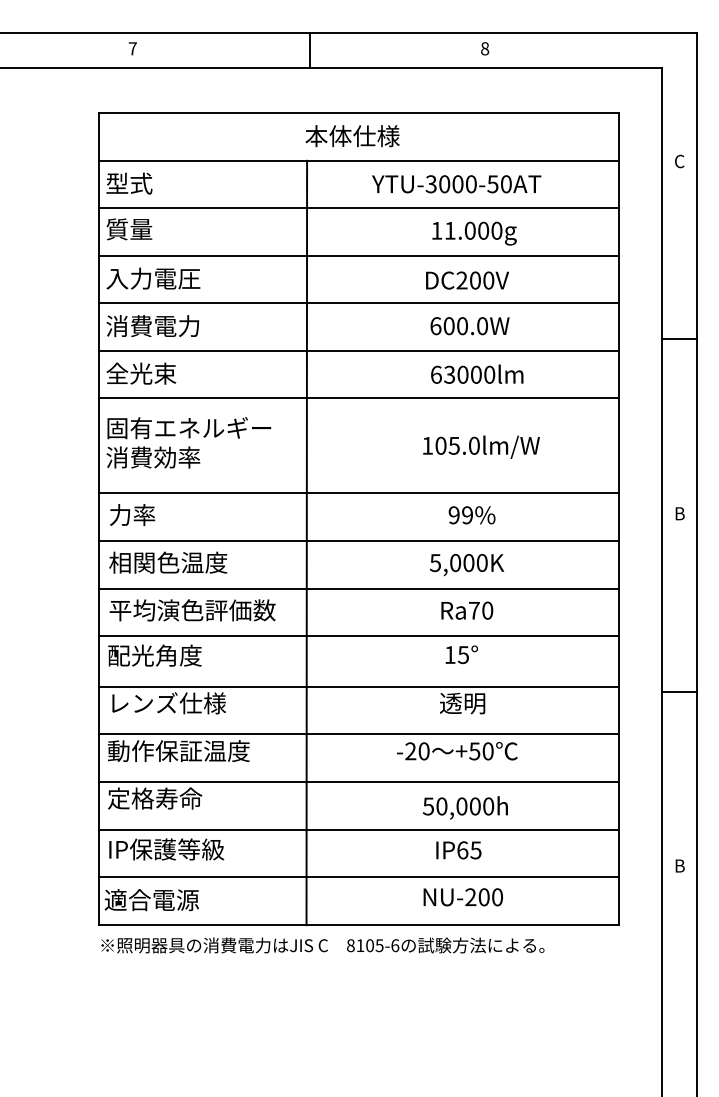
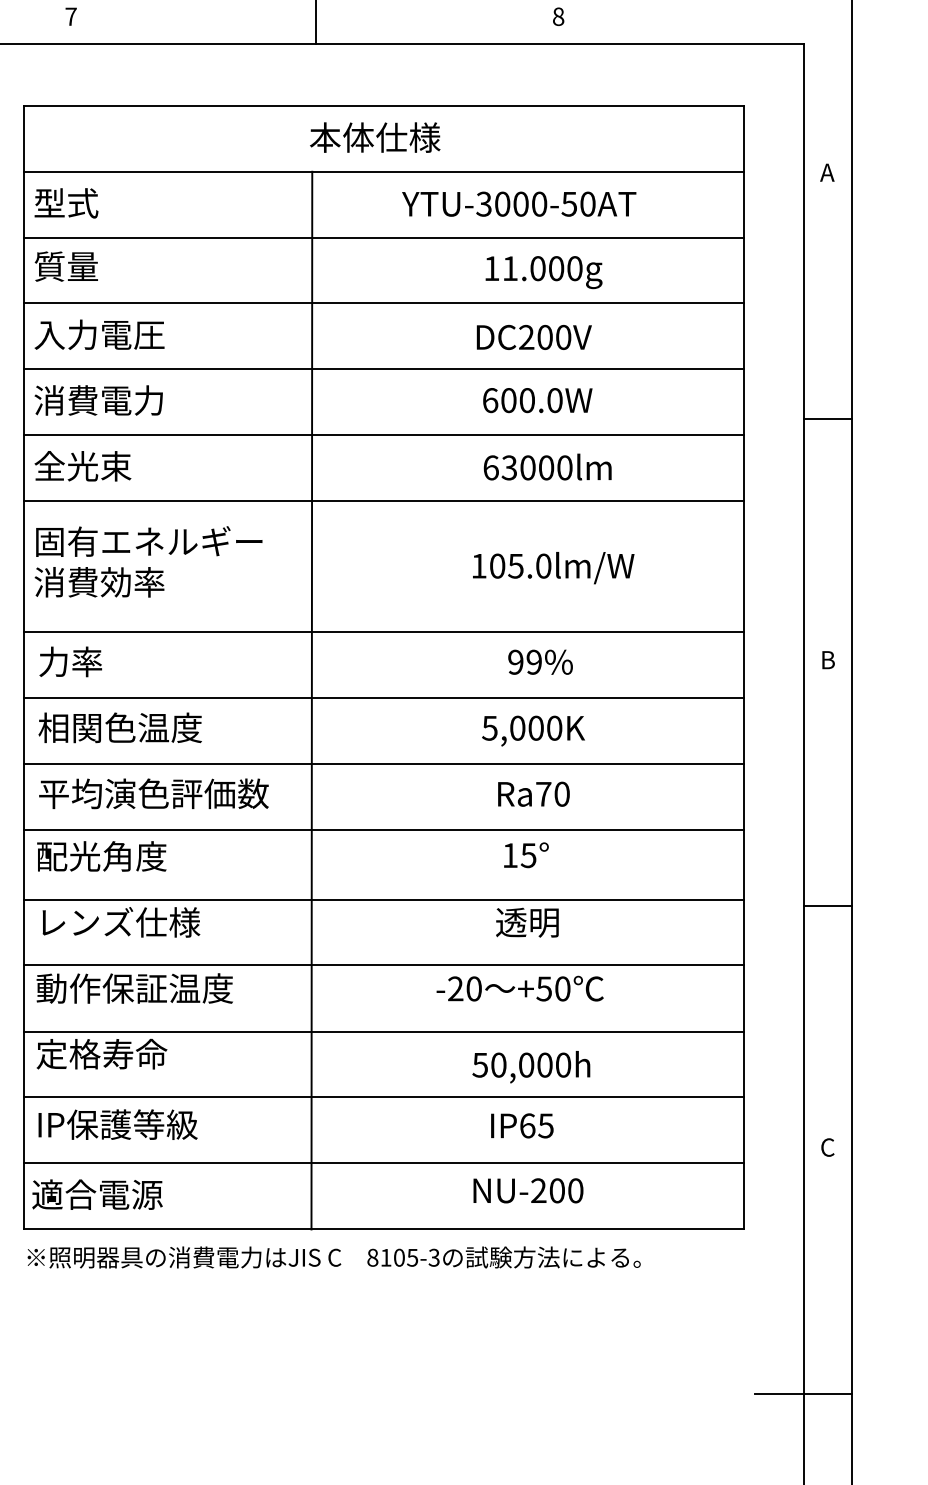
text: (679, 161) -> (827, 172), C -> A
text: (679, 865) -> (827, 1146), B -> C
text: (395, 945) -> (434, 1257), 8105-6 -> 8105-3
line: (661, 1043) -> (802, 1393), added

